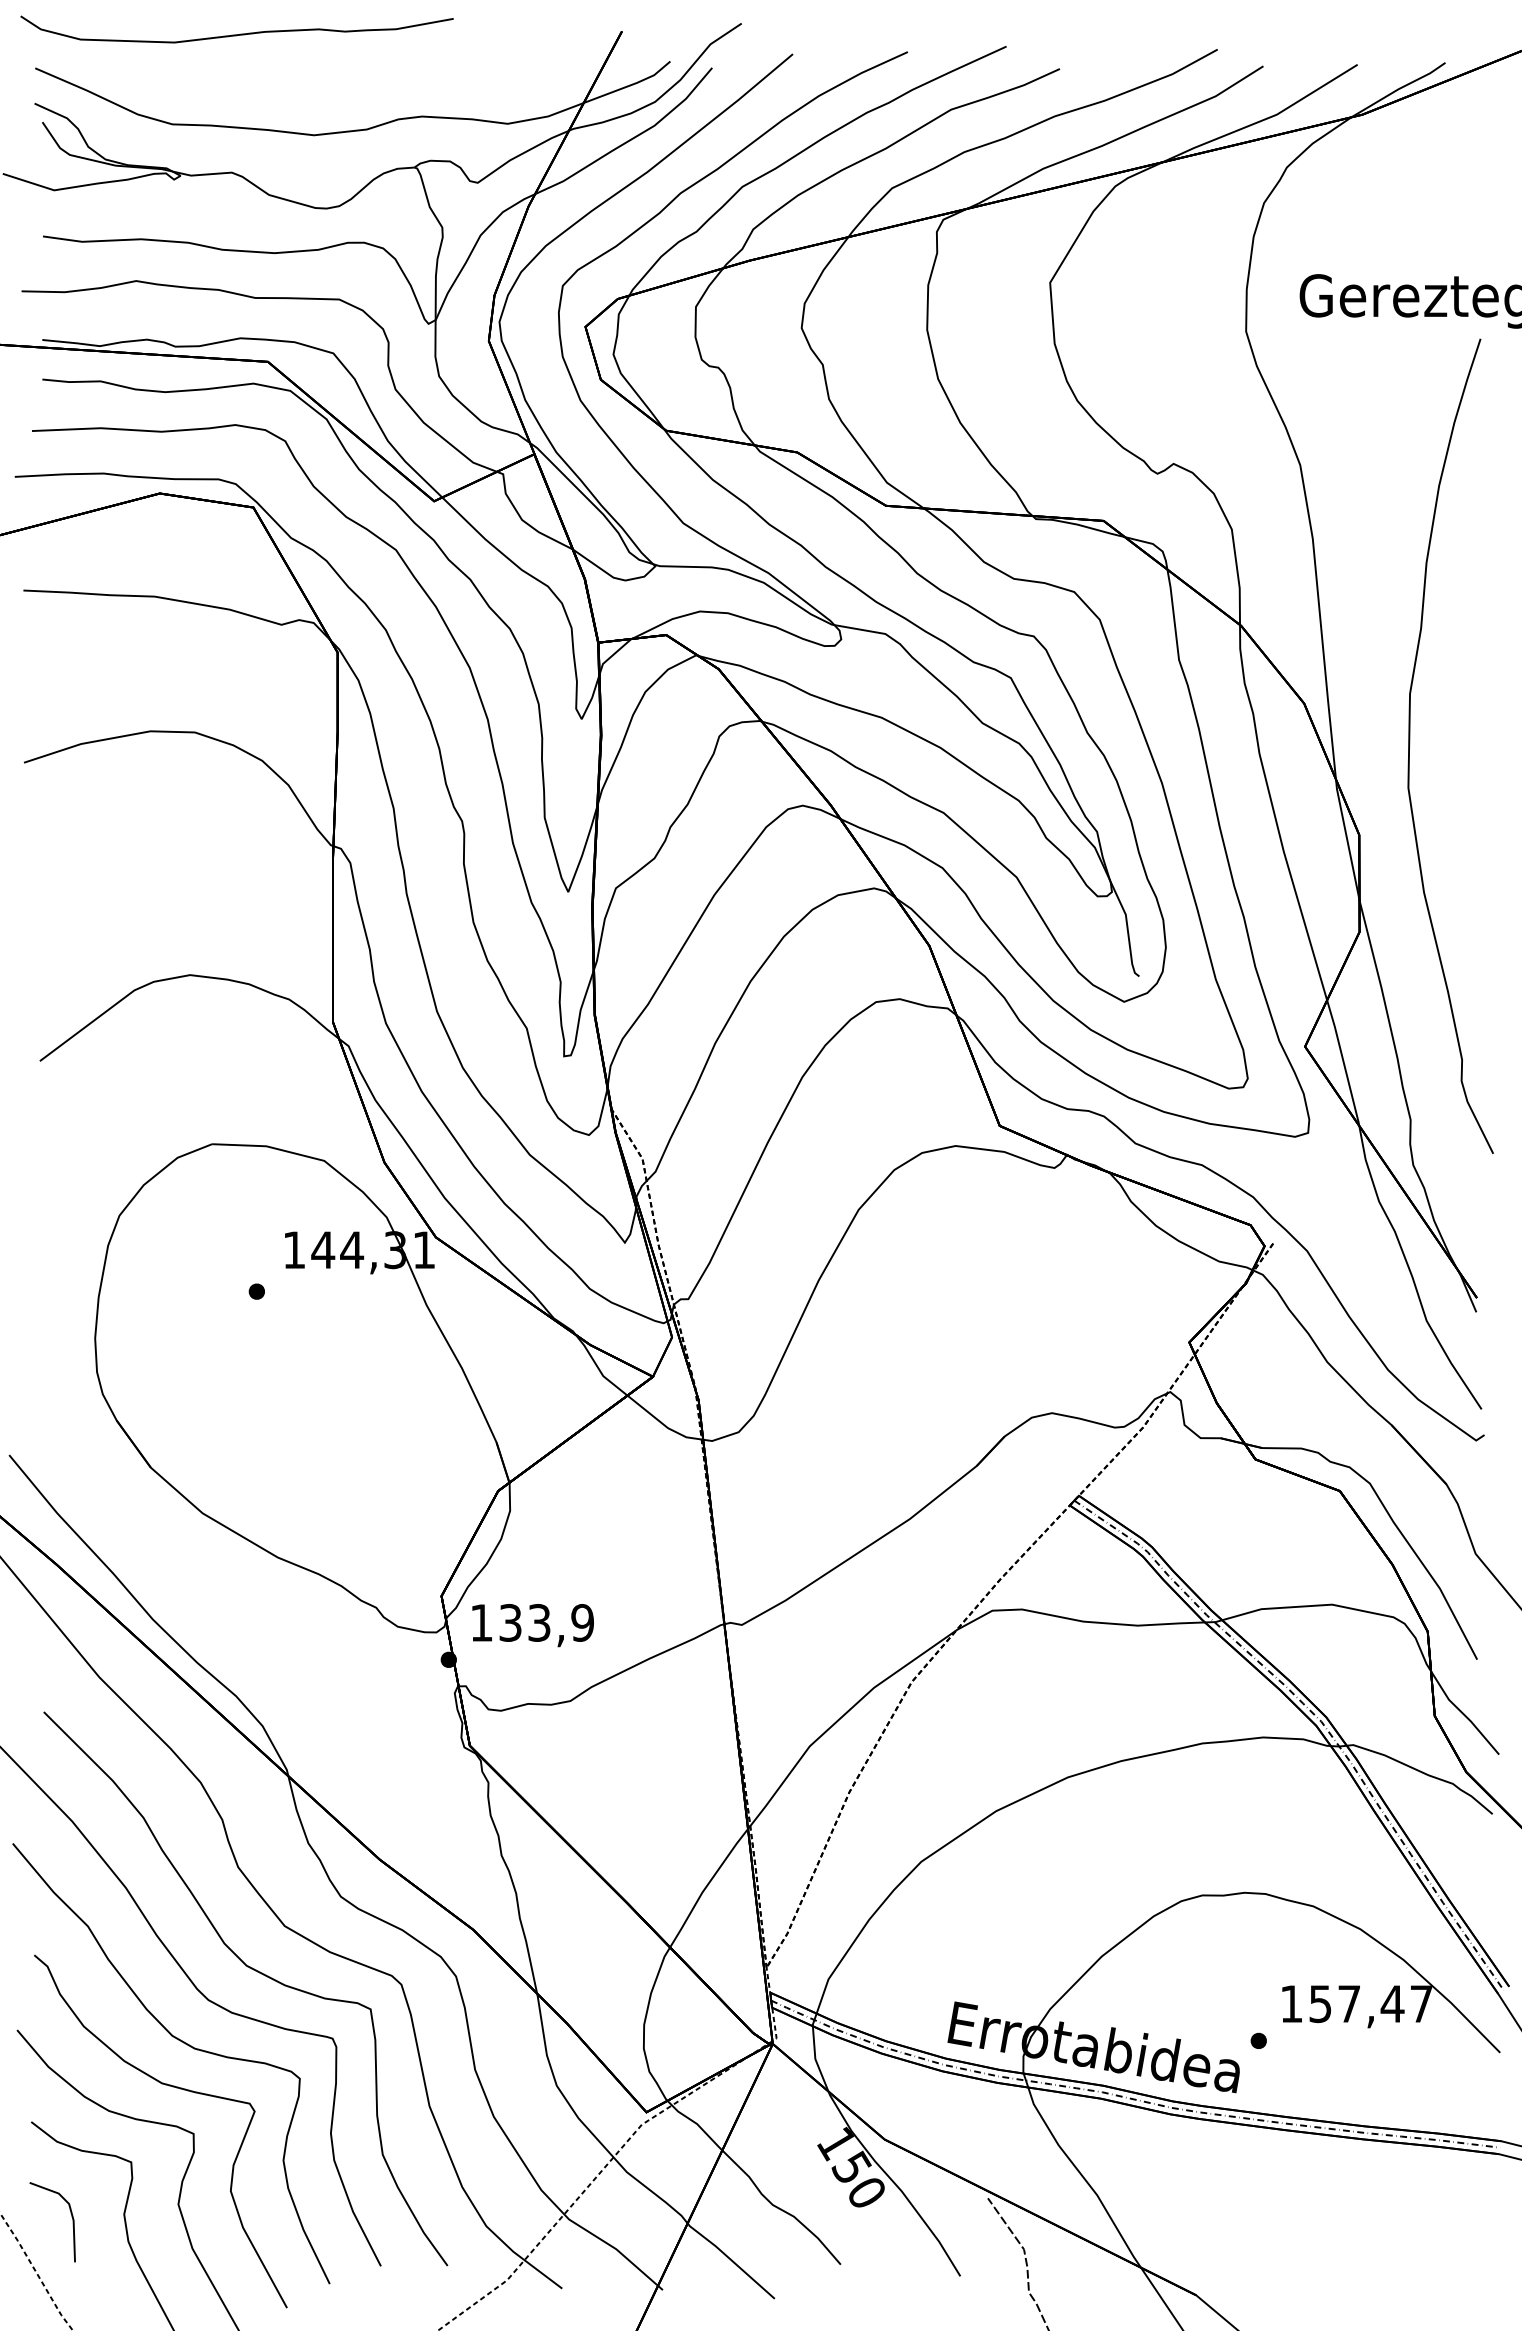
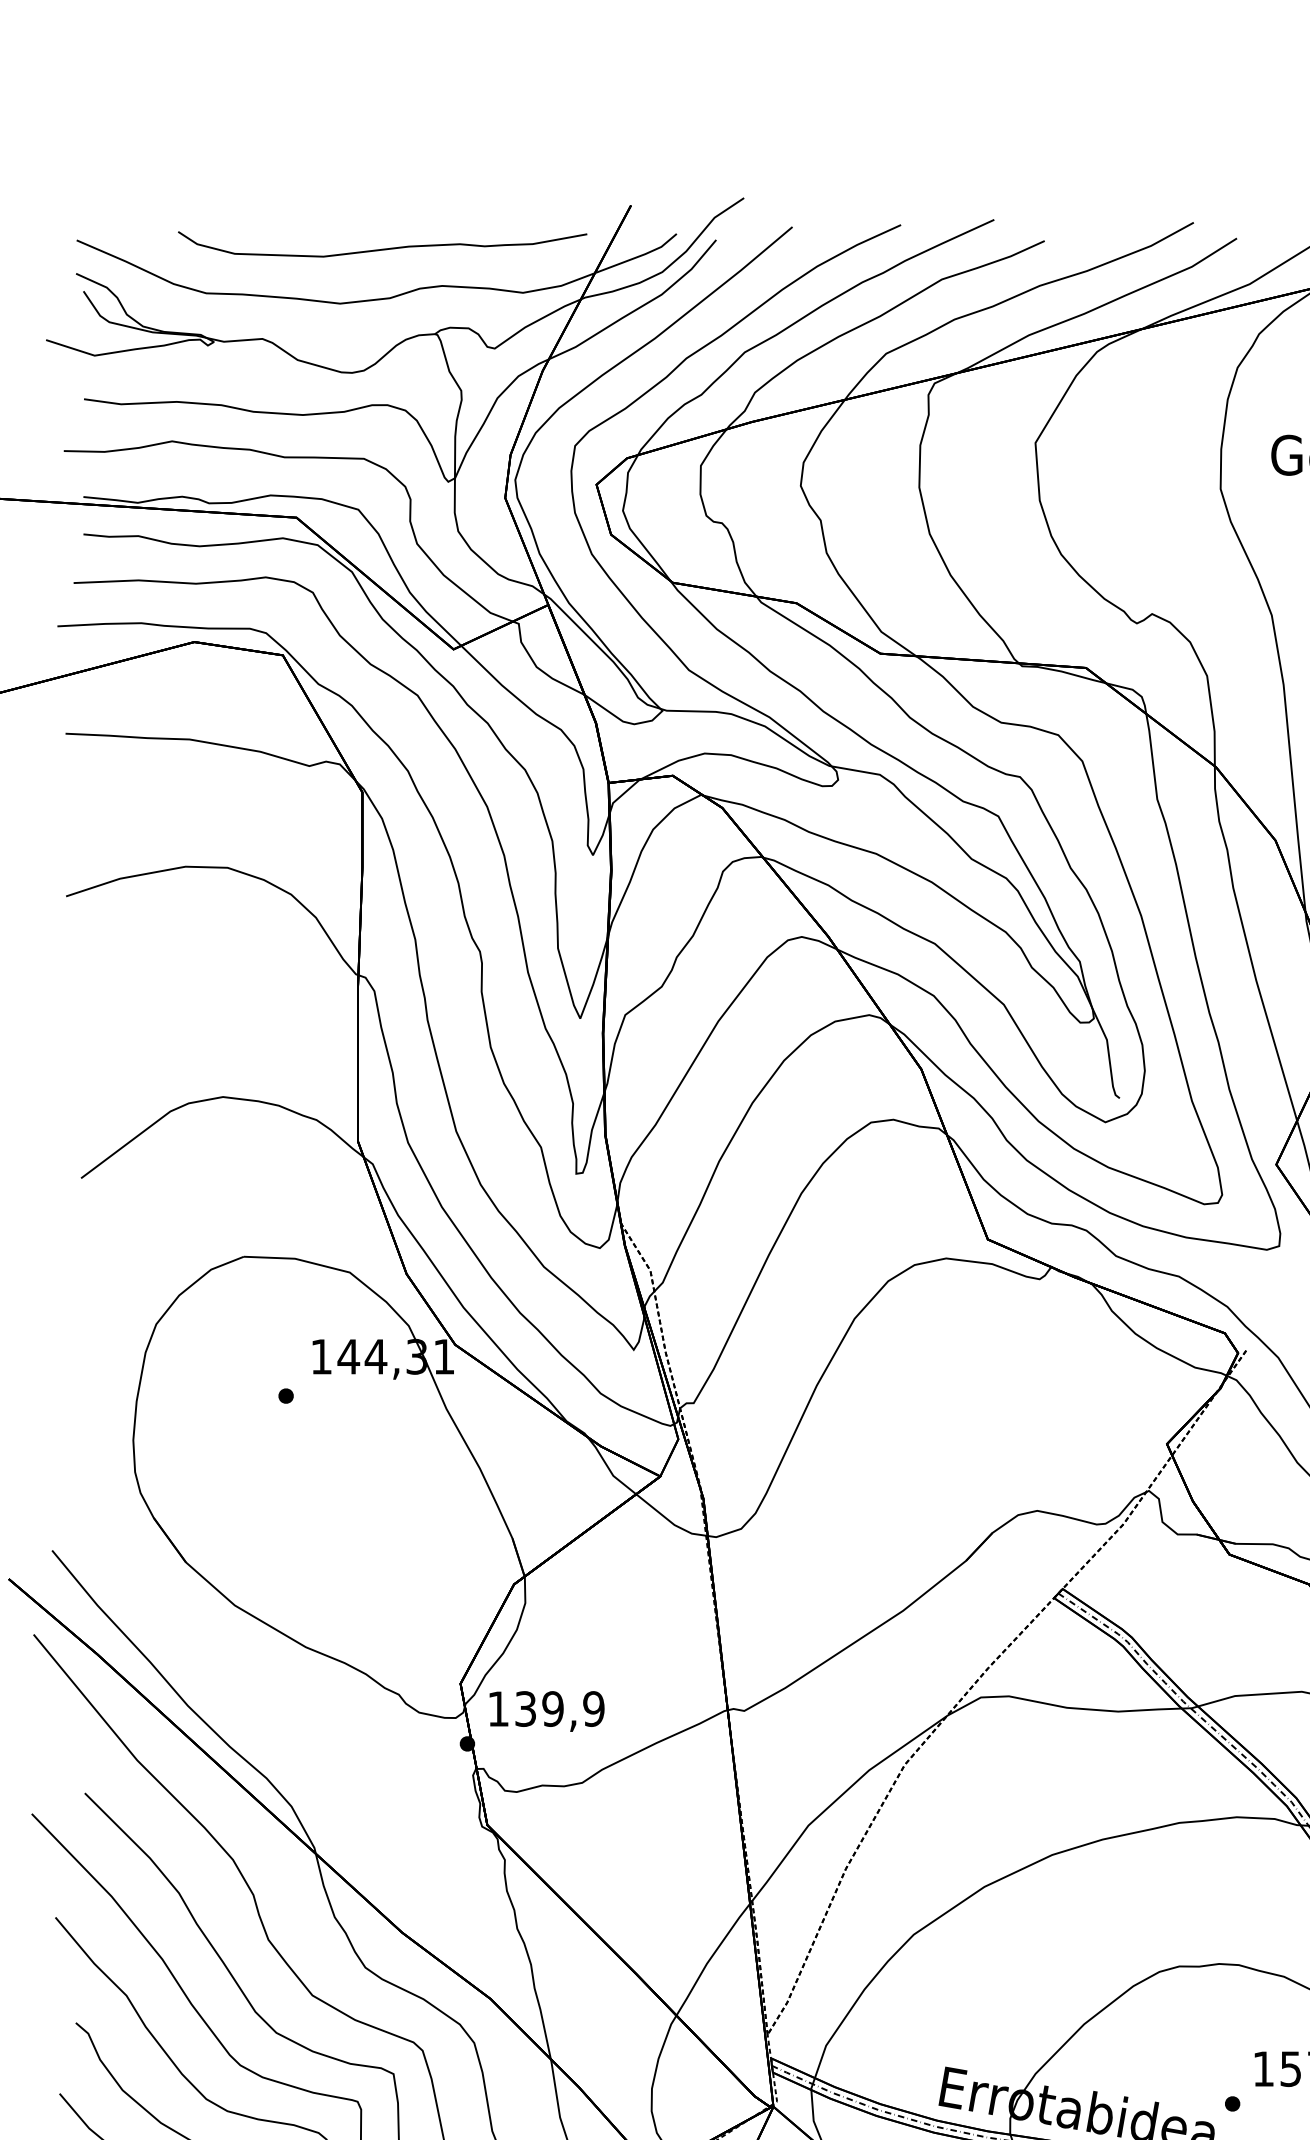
curve: (236, 34) -> (382, 249), moved
text: (539, 1622) -> (553, 1708), 133,9 -> 139,9

